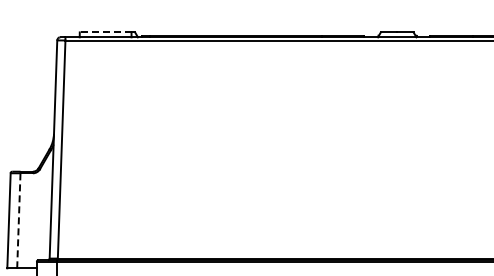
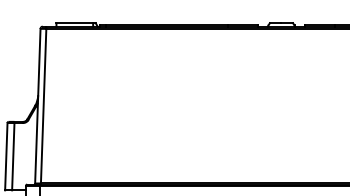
line: (105, 32) -> (74, 23), dashed -> solid
line: (18, 220) -> (13, 156), dashed -> solid

